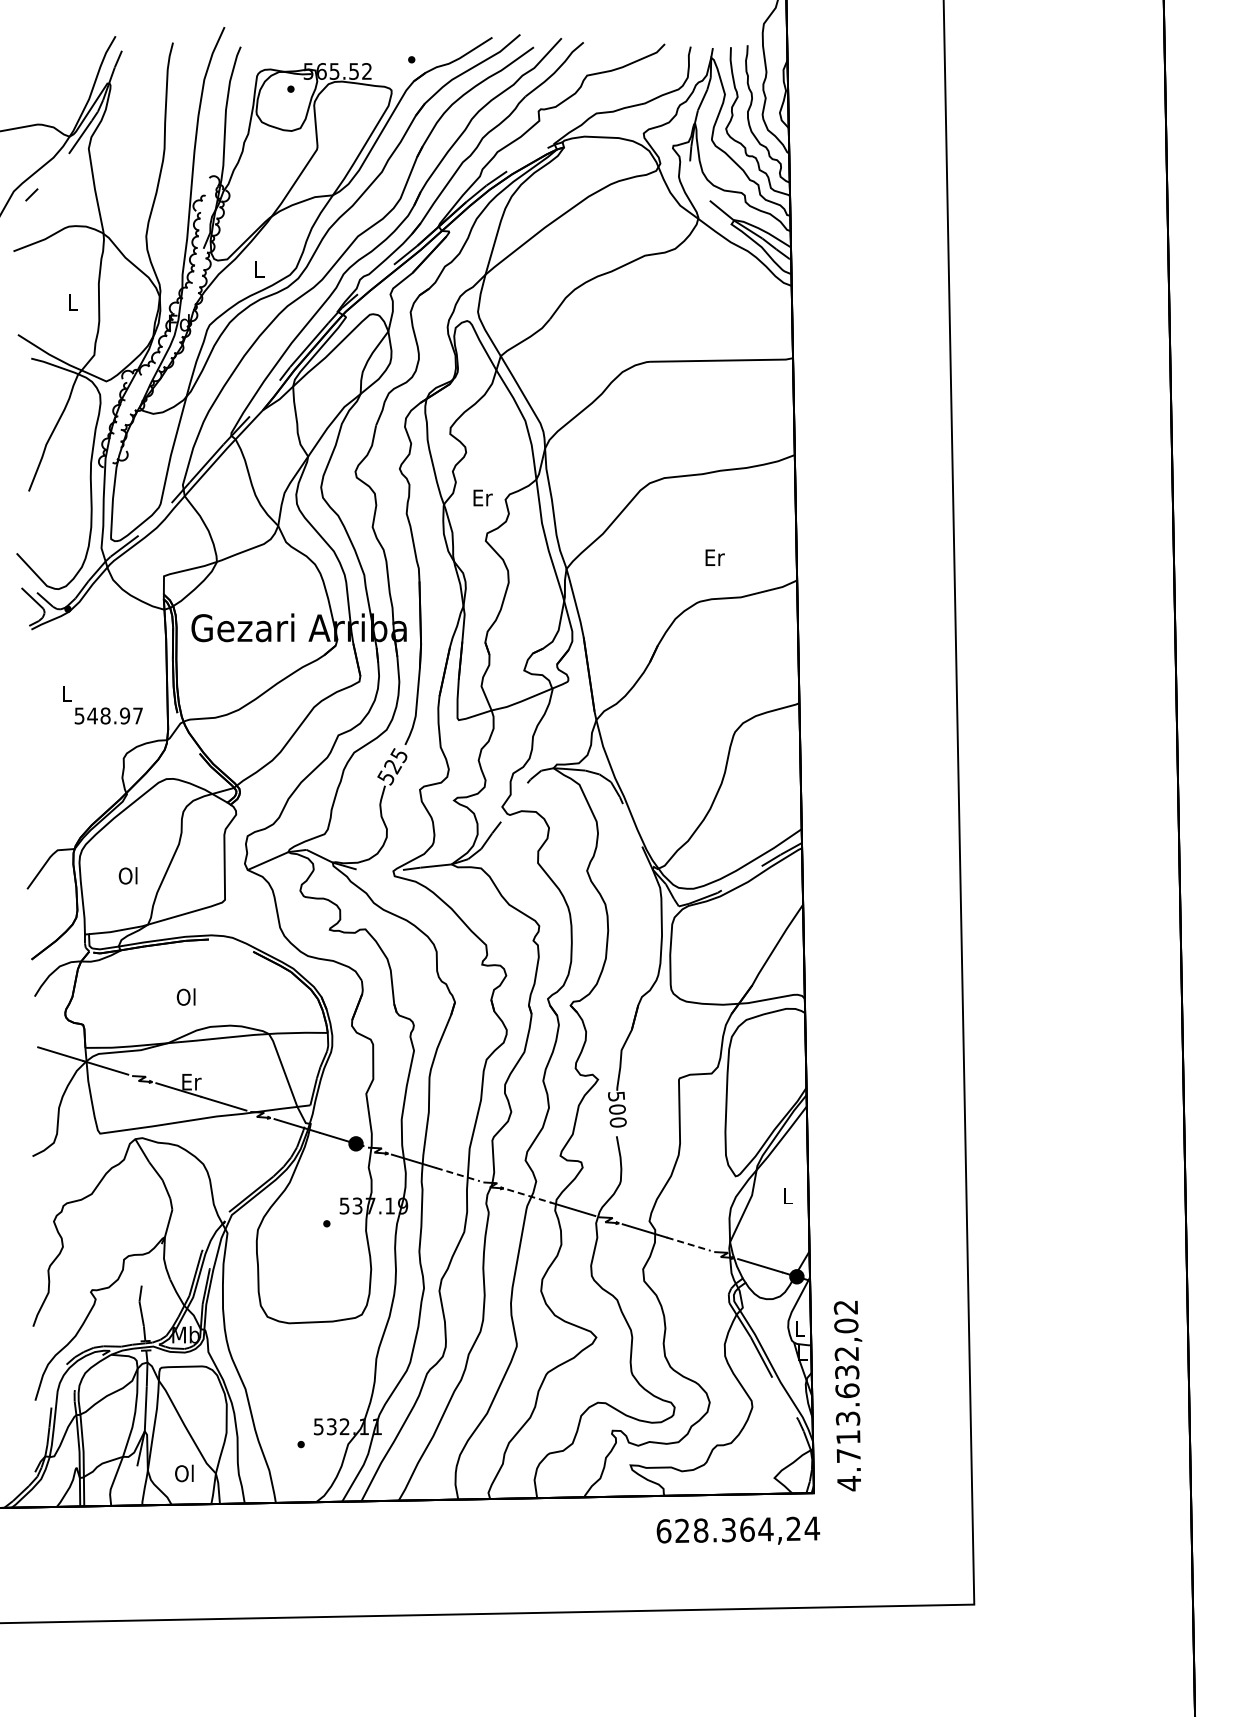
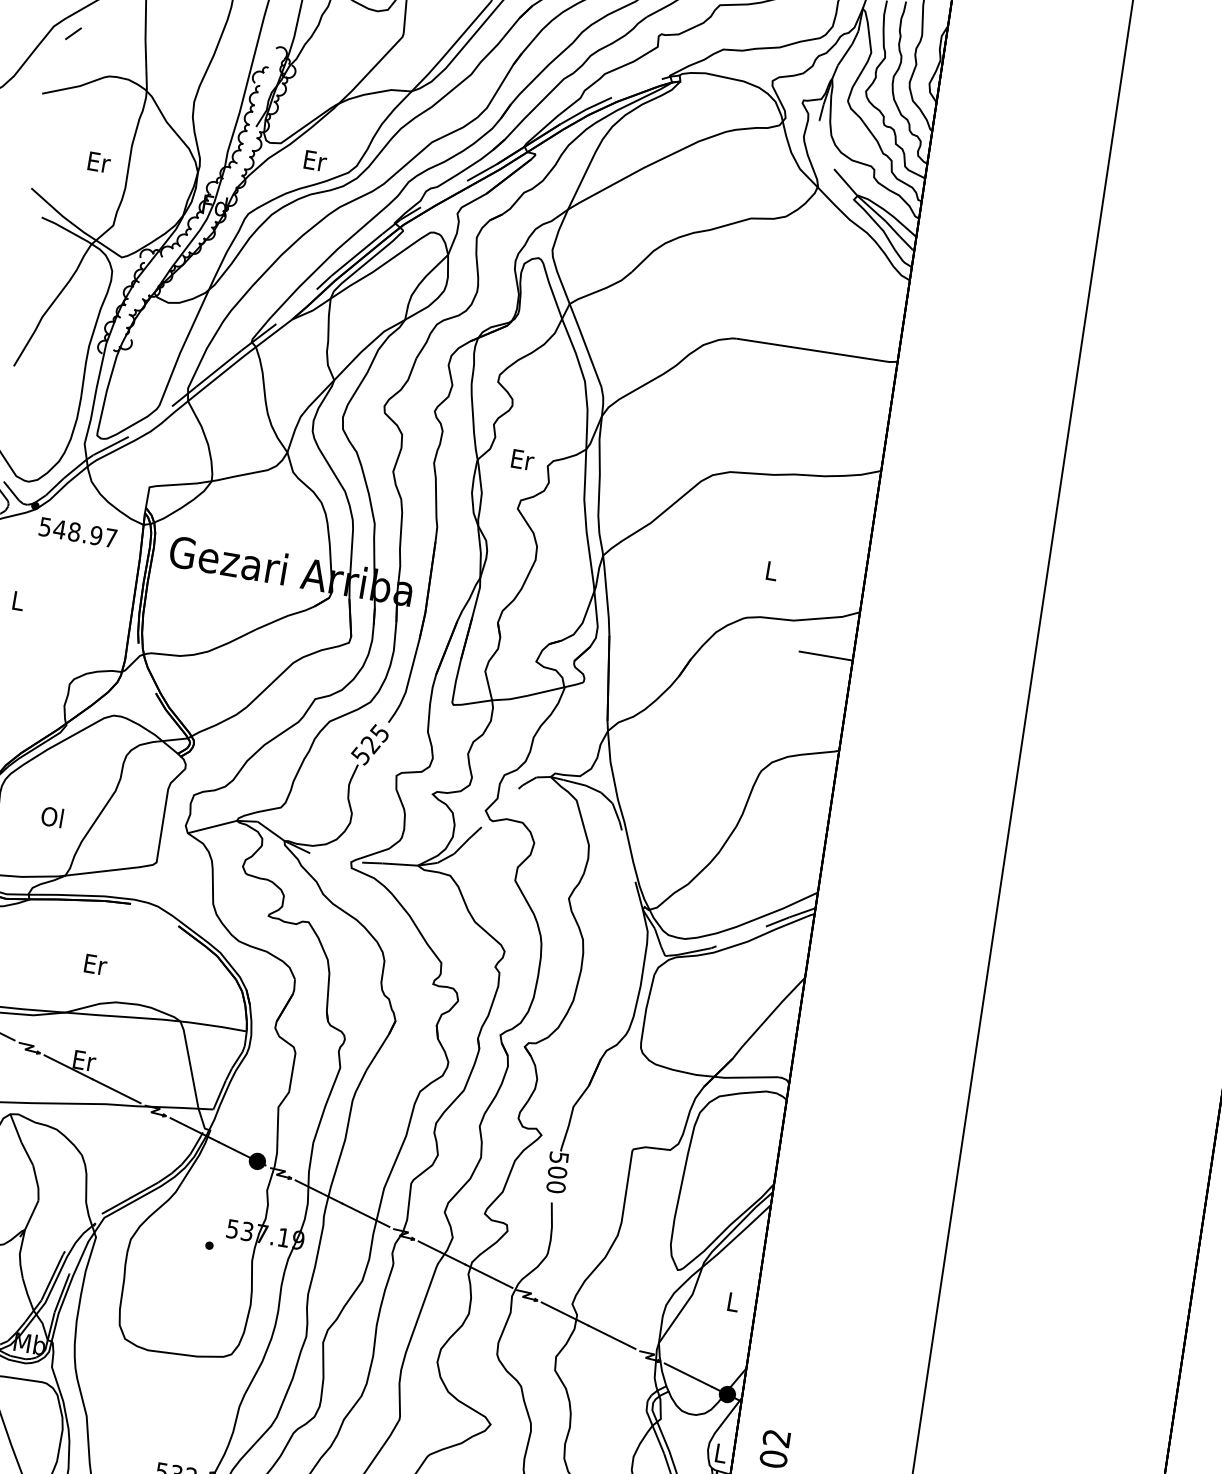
text: (259, 269) -> (315, 160), L -> Er
text: (72, 302) -> (98, 162), L -> Er
text: (714, 557) -> (771, 570), Er -> L
line: (773, 623) -> (825, 656), added
text: (108, 715) -> (77, 532), moved
text: (186, 996) -> (94, 963), Ol -> Er
line: (457, 1174) -> (365, 1215), dashed -> solid
line: (529, 1196) -> (442, 1253), dashed -> solid
line: (688, 1244) -> (611, 1337), dashed -> solid

